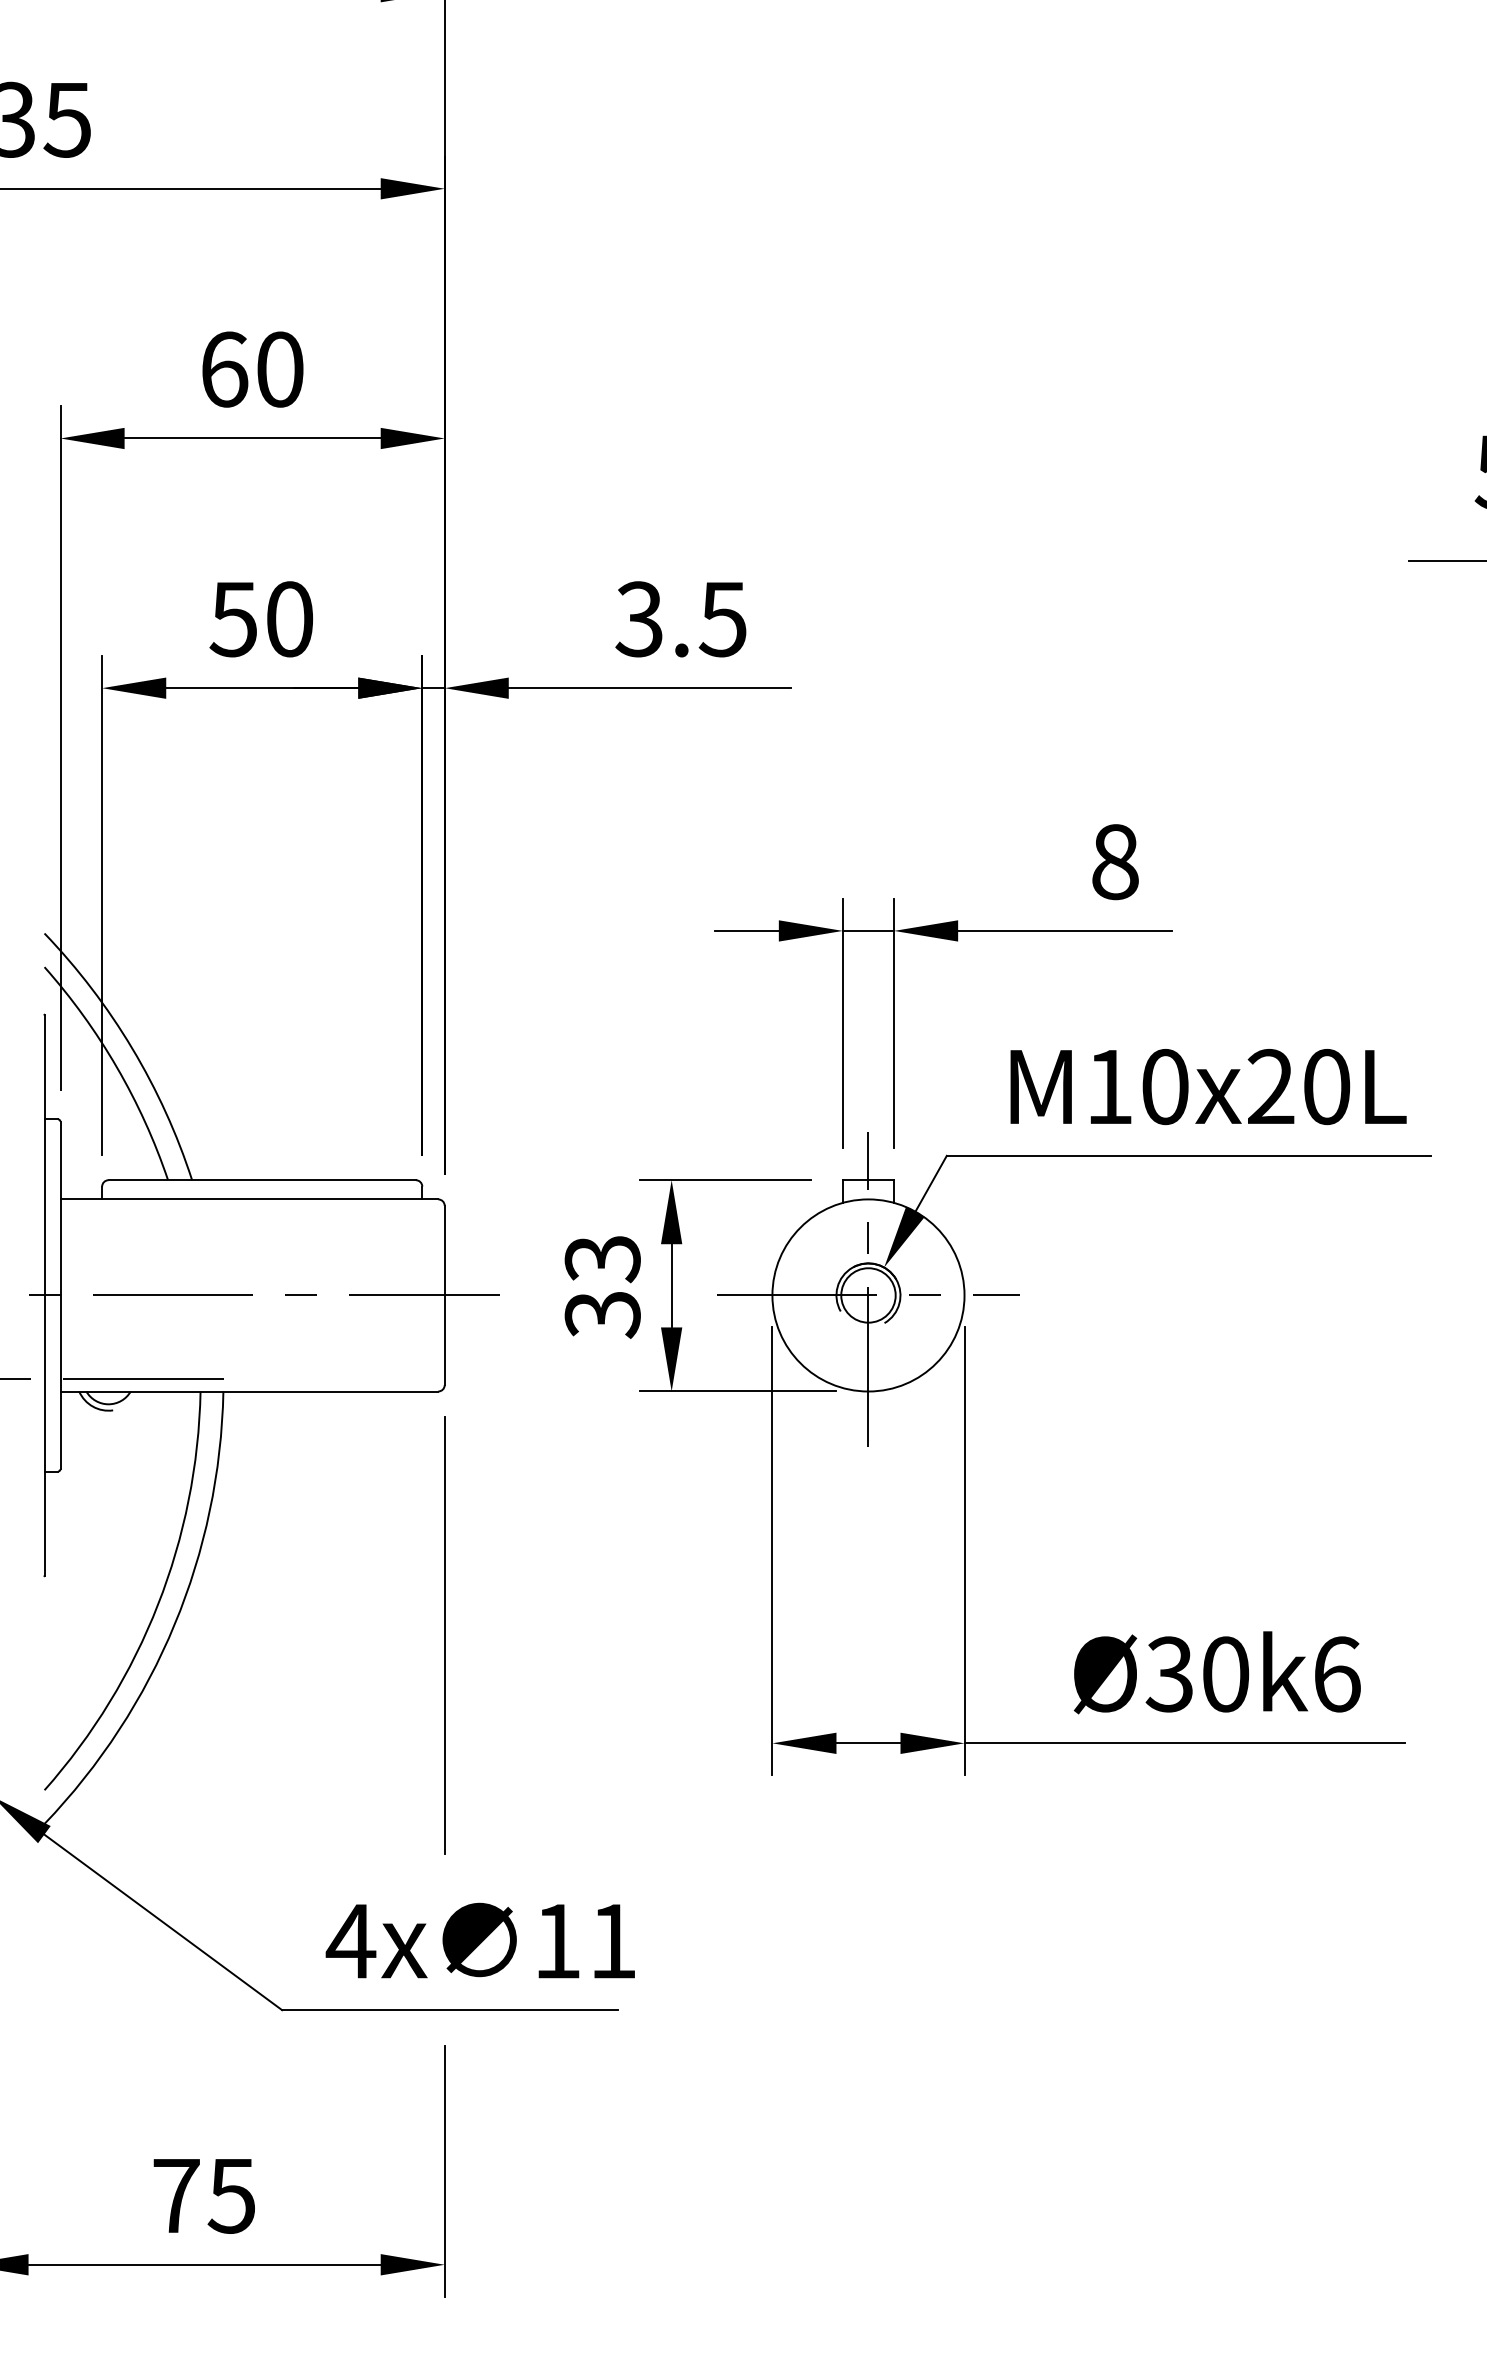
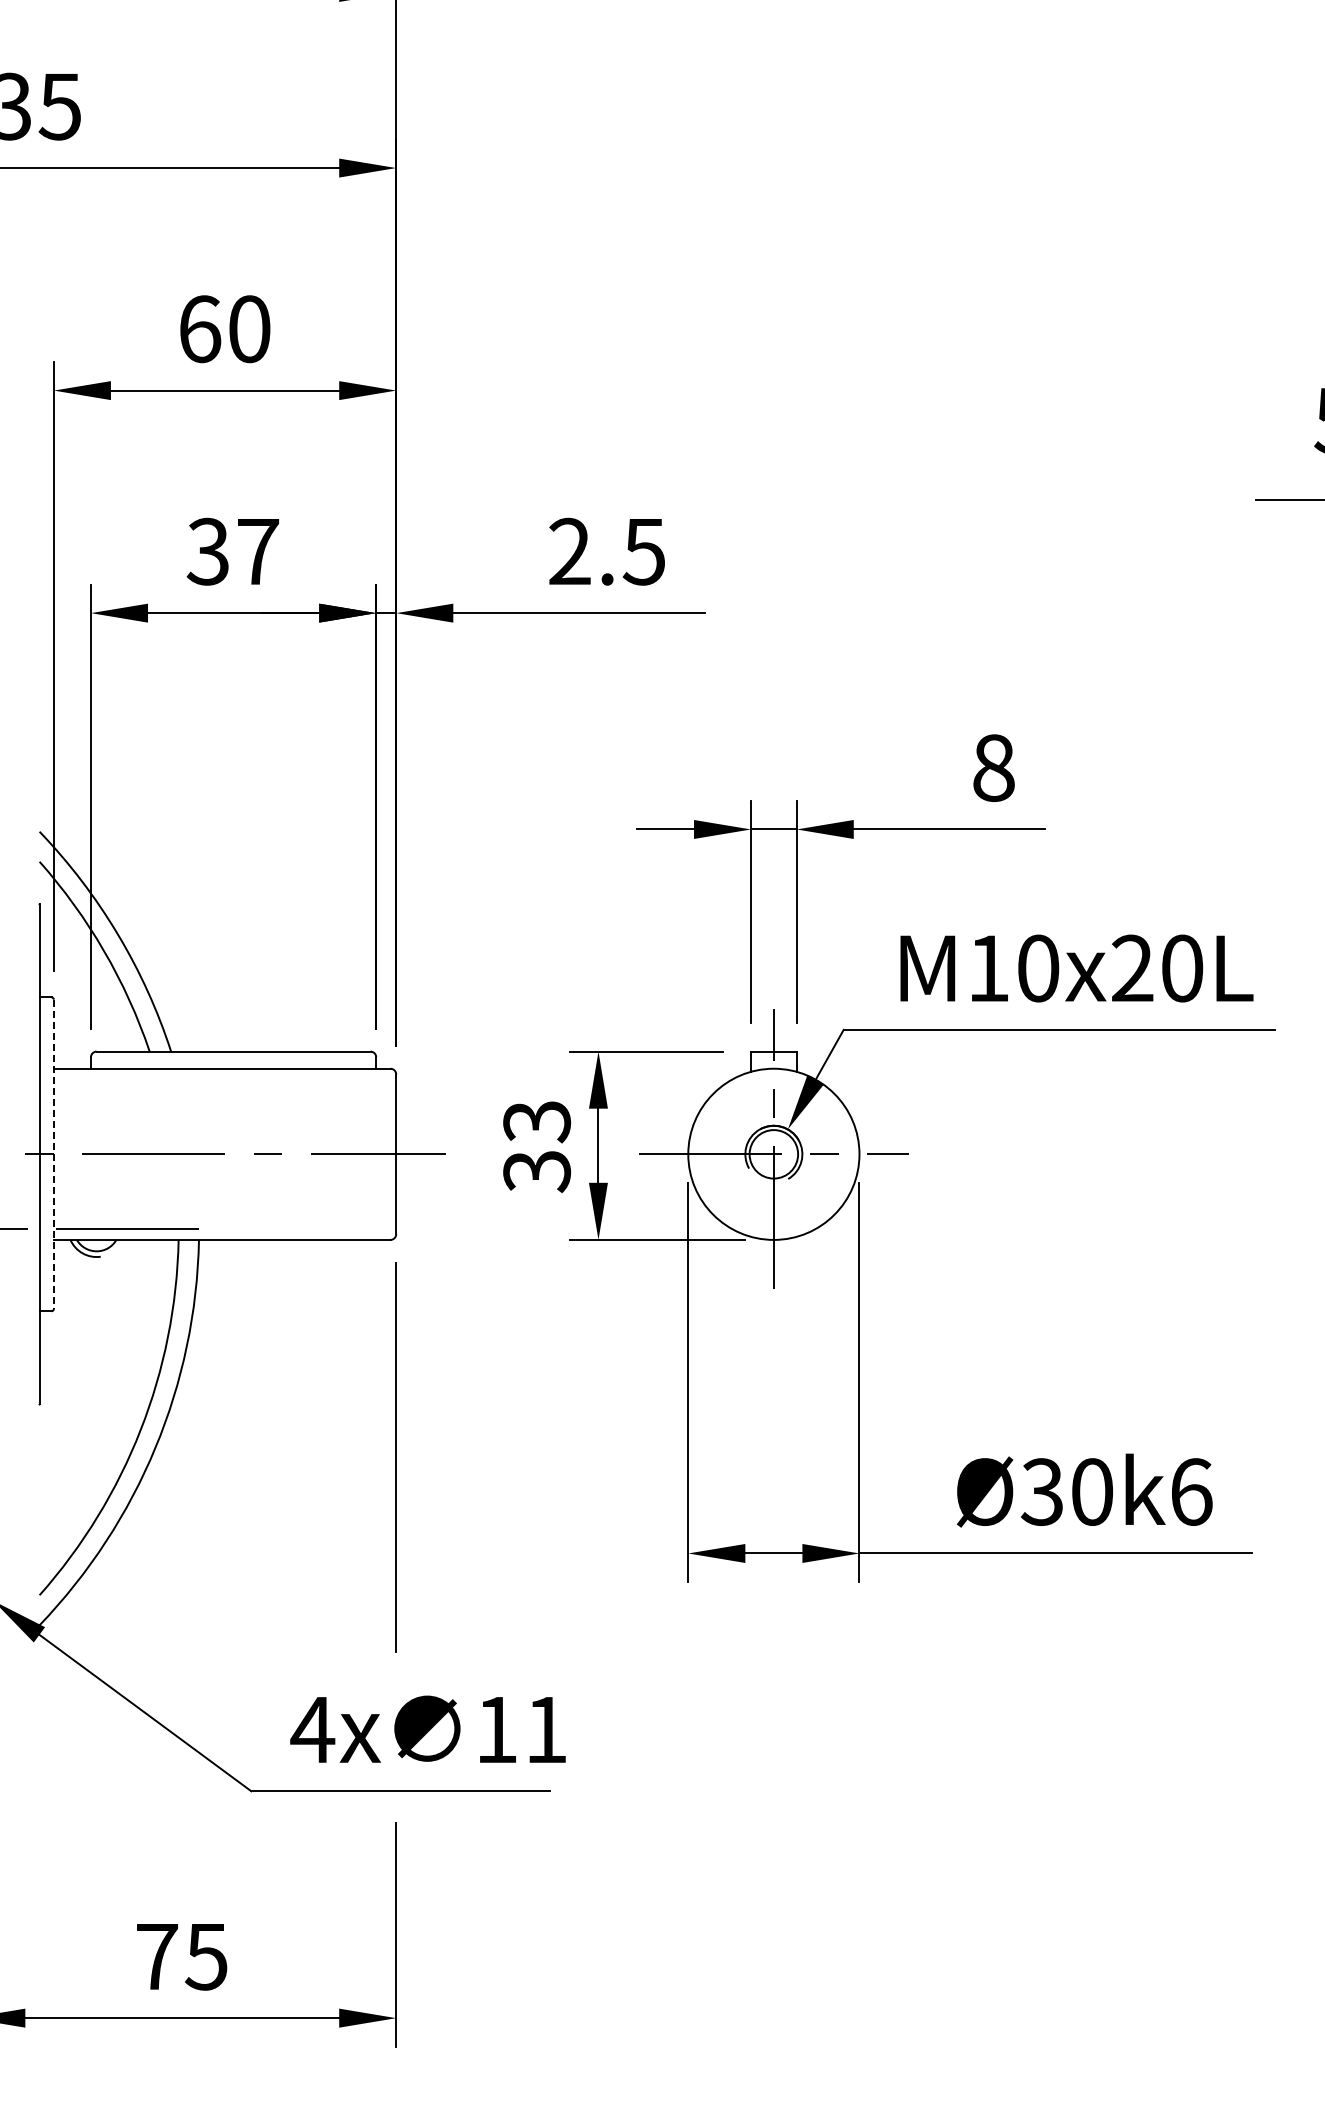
text: (260, 619) -> (232, 551), 50 -> 37
text: (639, 619) -> (569, 551), 3.5 -> 2.5
line: (60, 1295) -> (53, 1154), solid -> dashed

